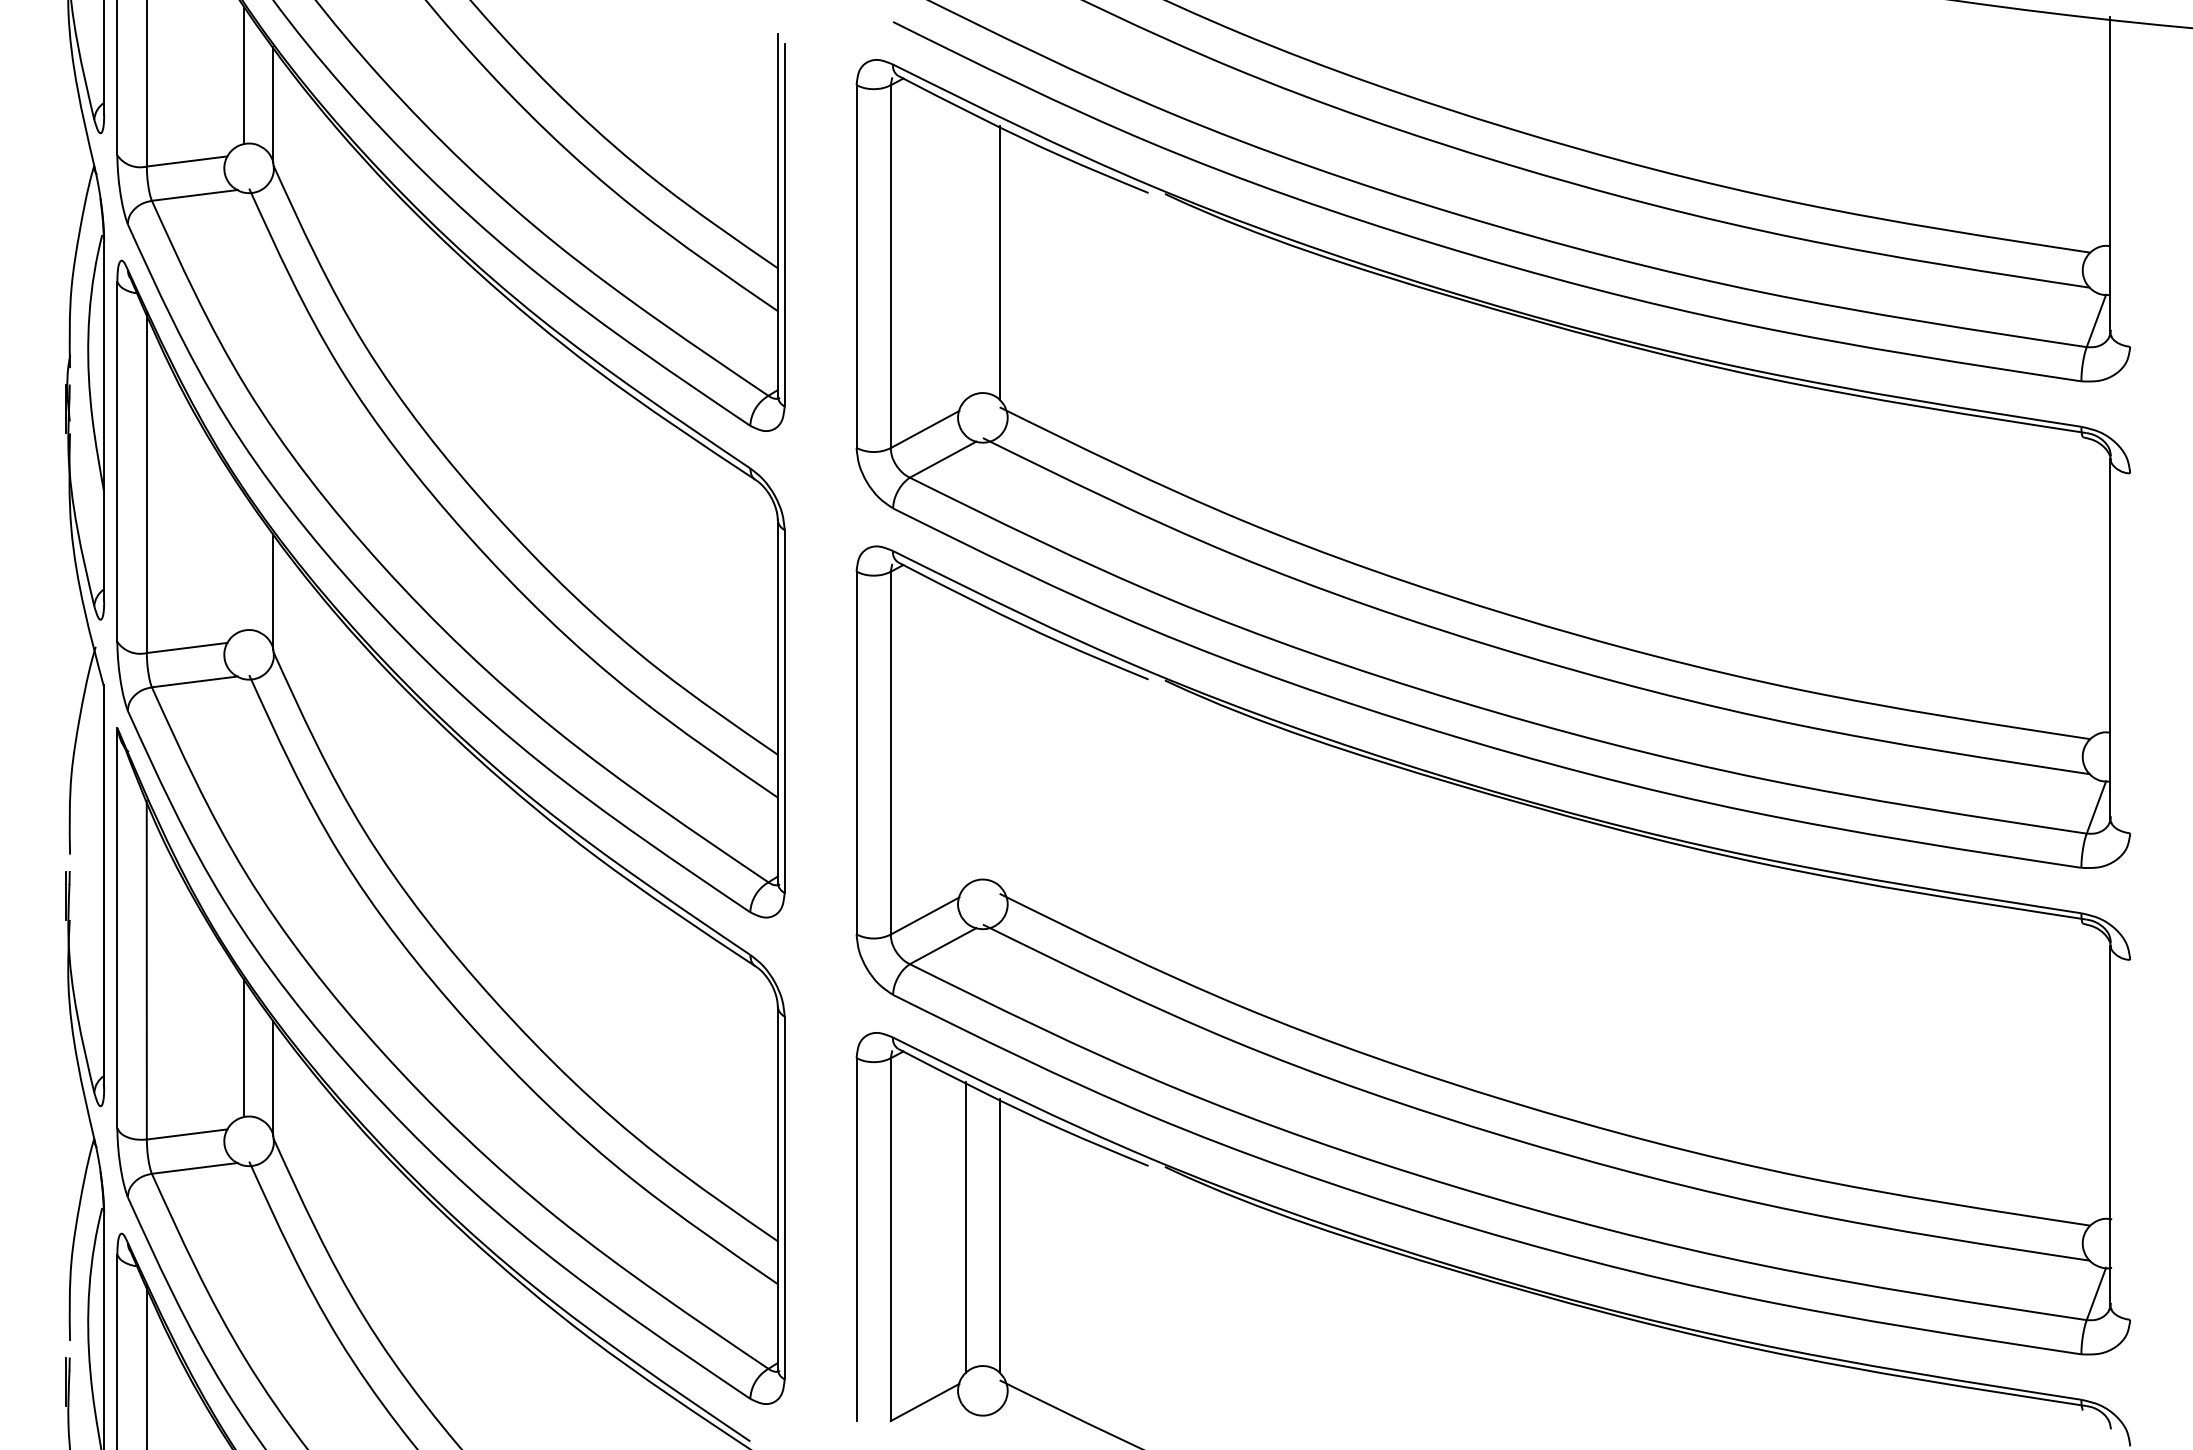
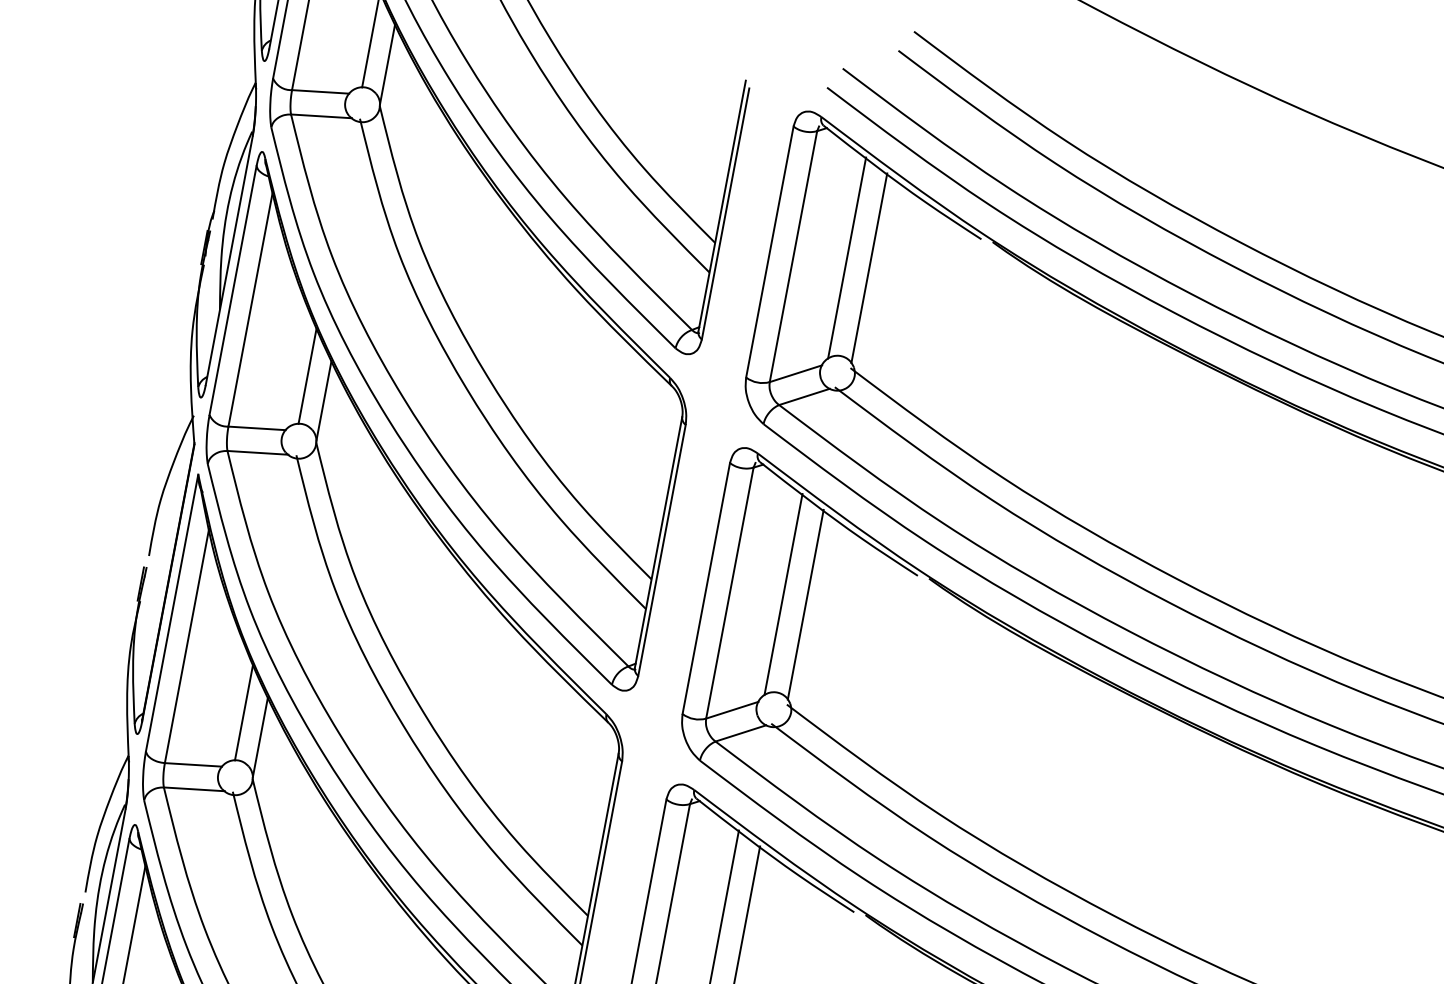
line: (965, 254) -> (846, 257), added
line: (243, 561) -> (307, 375), added
line: (965, 740) -> (783, 594), added
line: (999, 749) -> (805, 604), added

